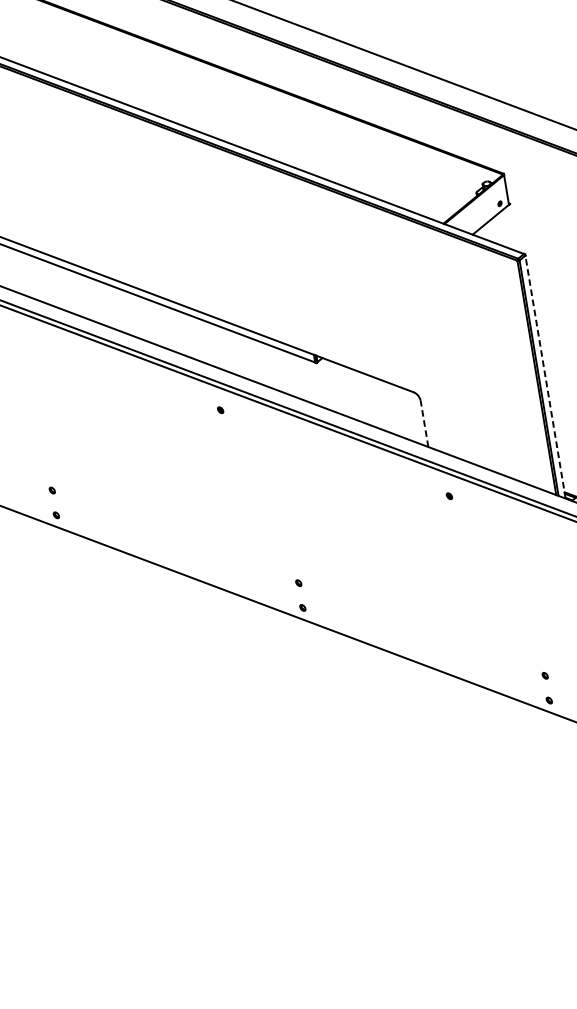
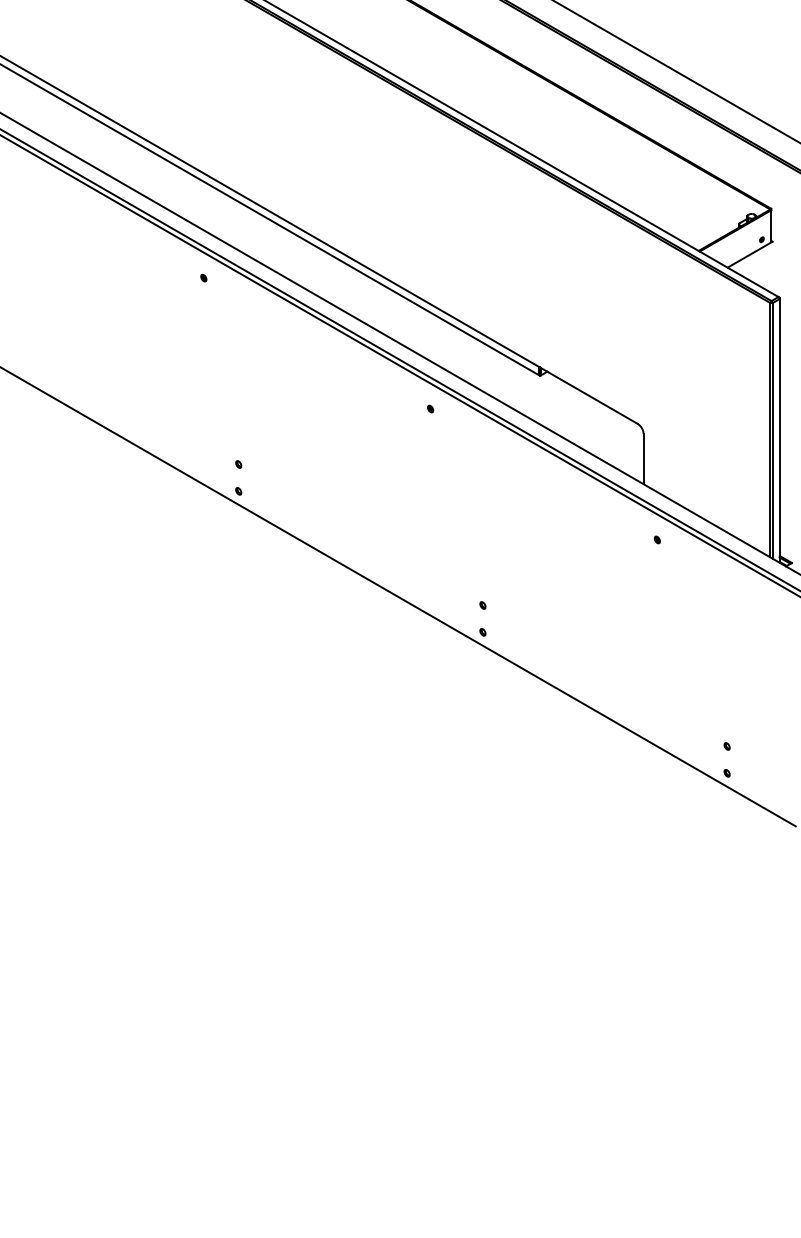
line: (545, 376) -> (779, 430), dashed -> solid
line: (424, 423) -> (643, 458), dashed -> solid

